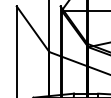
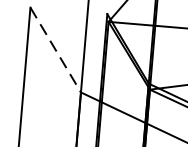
line: (33, 29) -> (56, 50), solid -> dashed

